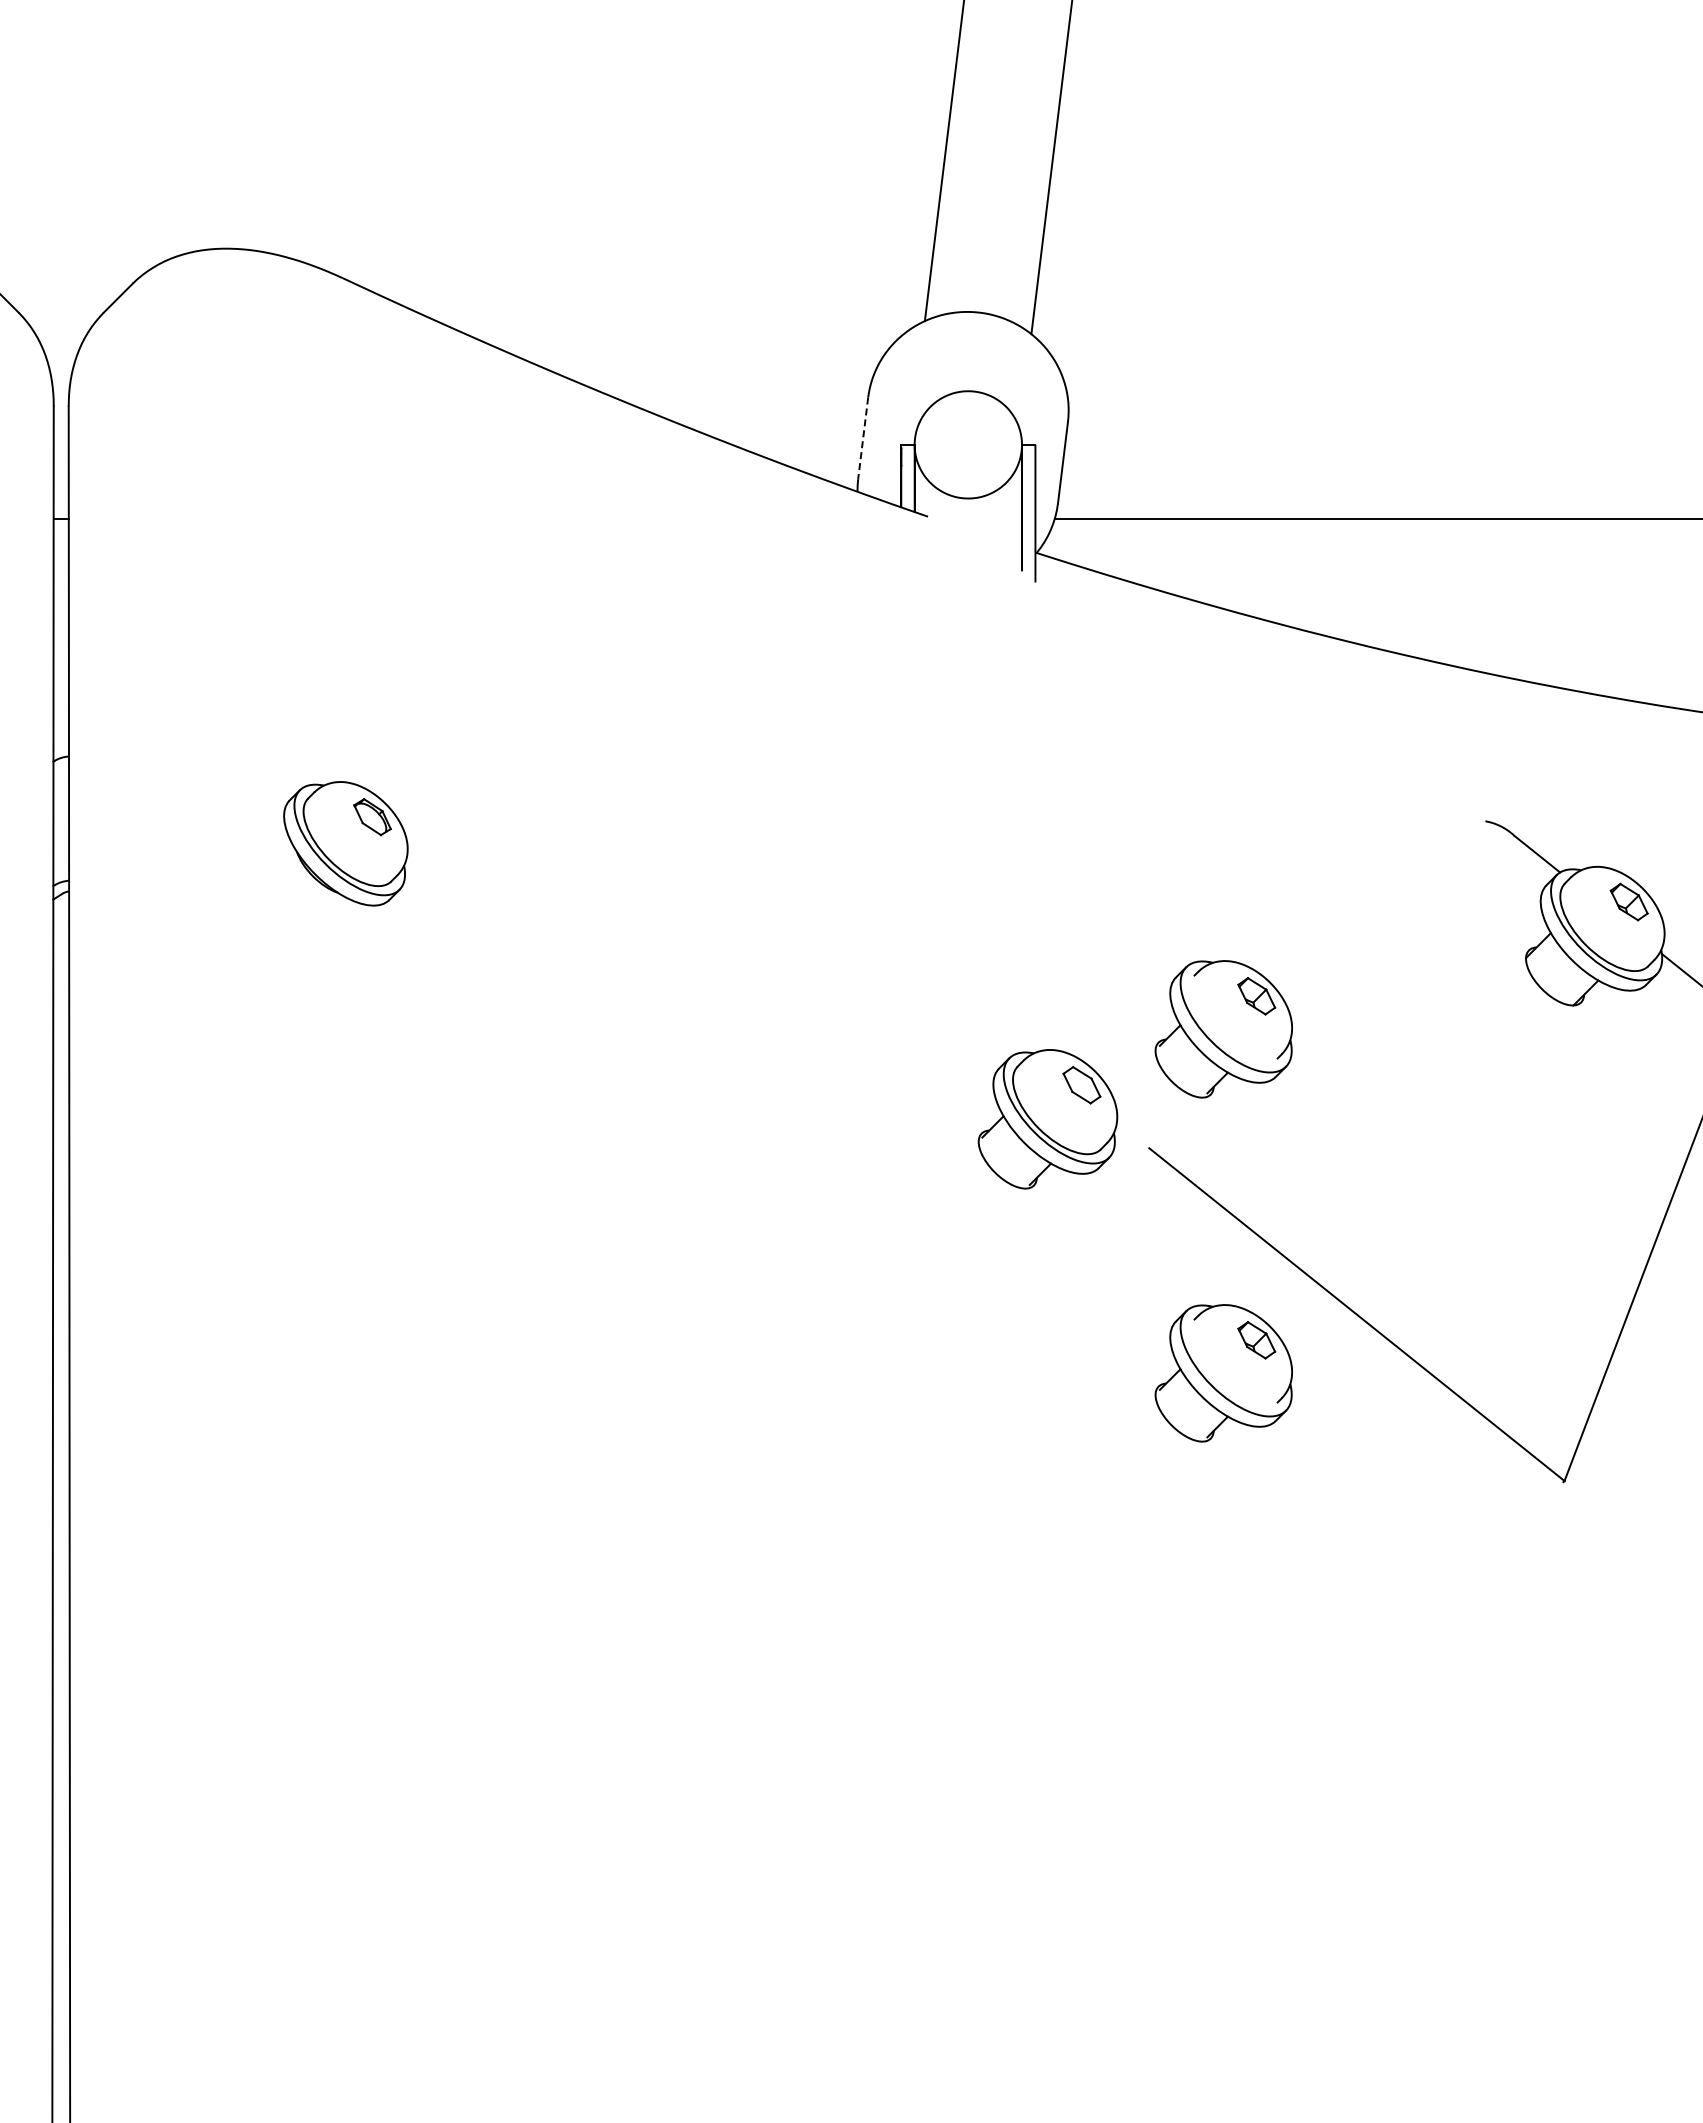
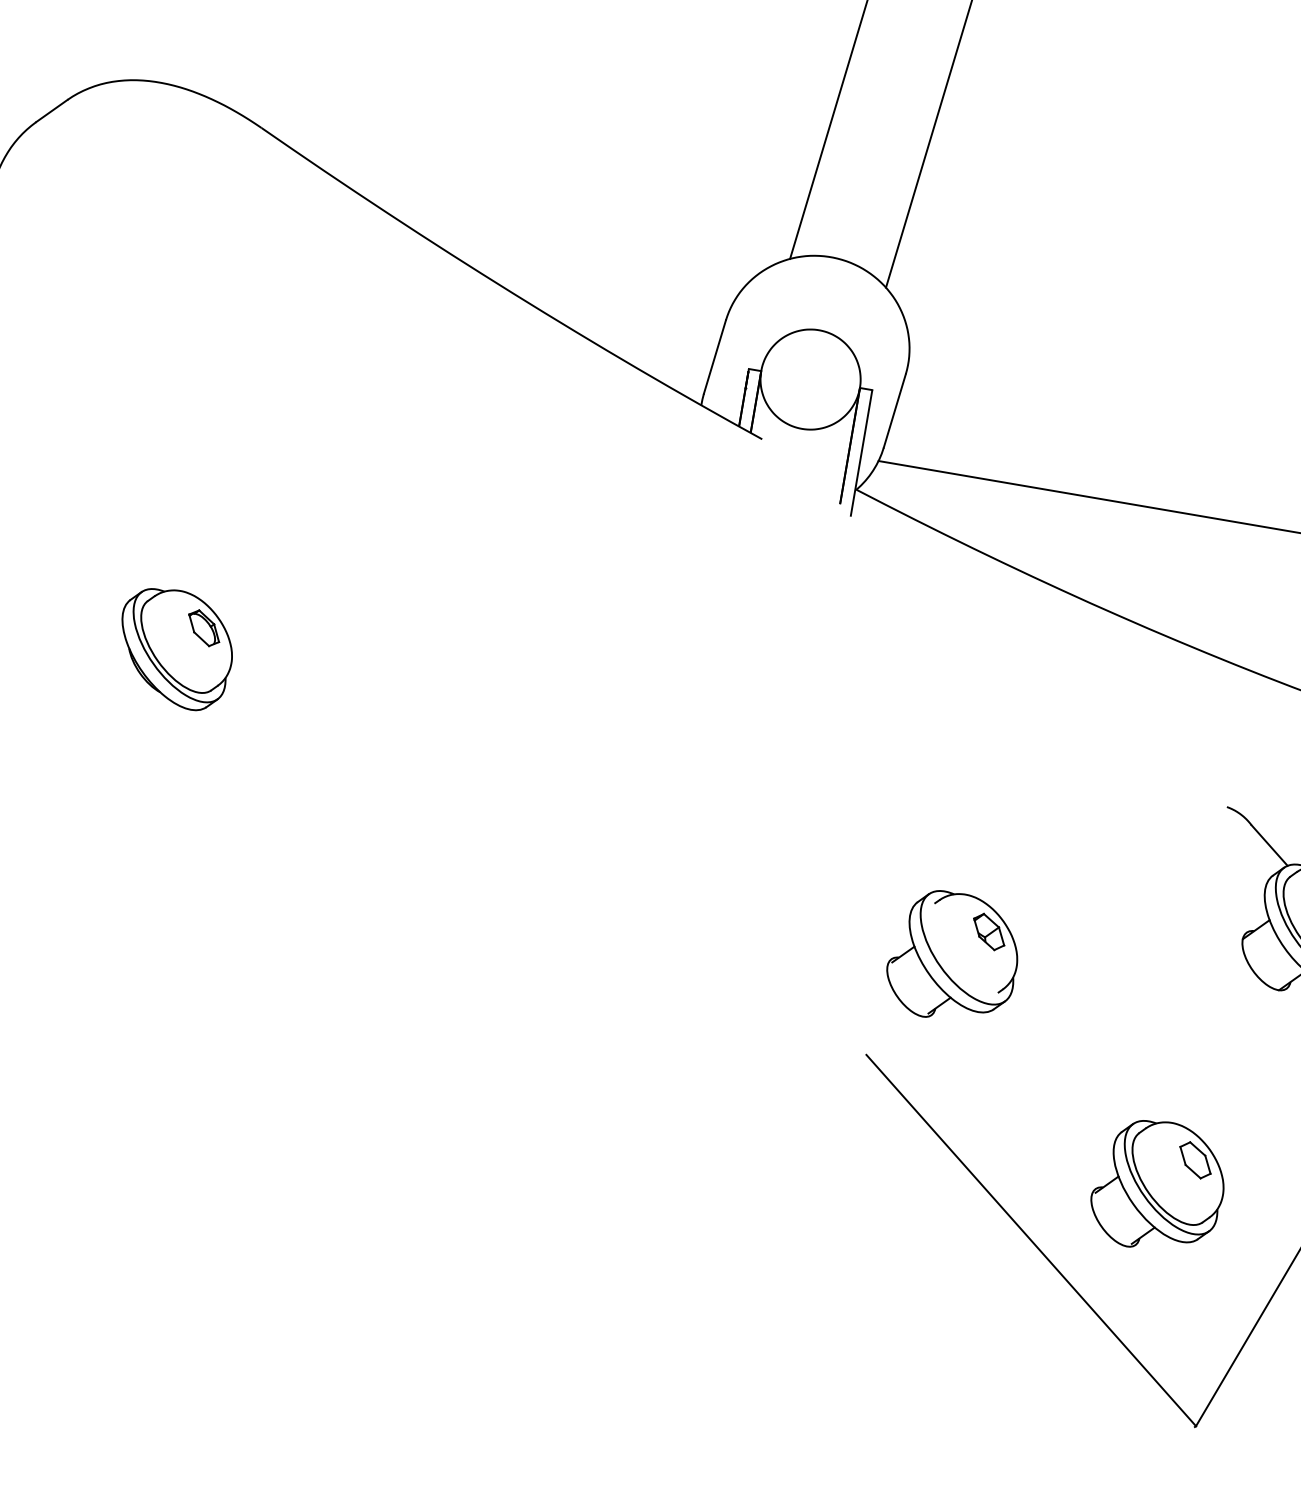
line: (863, 438) -> (715, 357), dashed -> solid
part: (1047, 1119) -> (1158, 1186), moved
part: (1223, 1373) -> (899, 1273), removed

